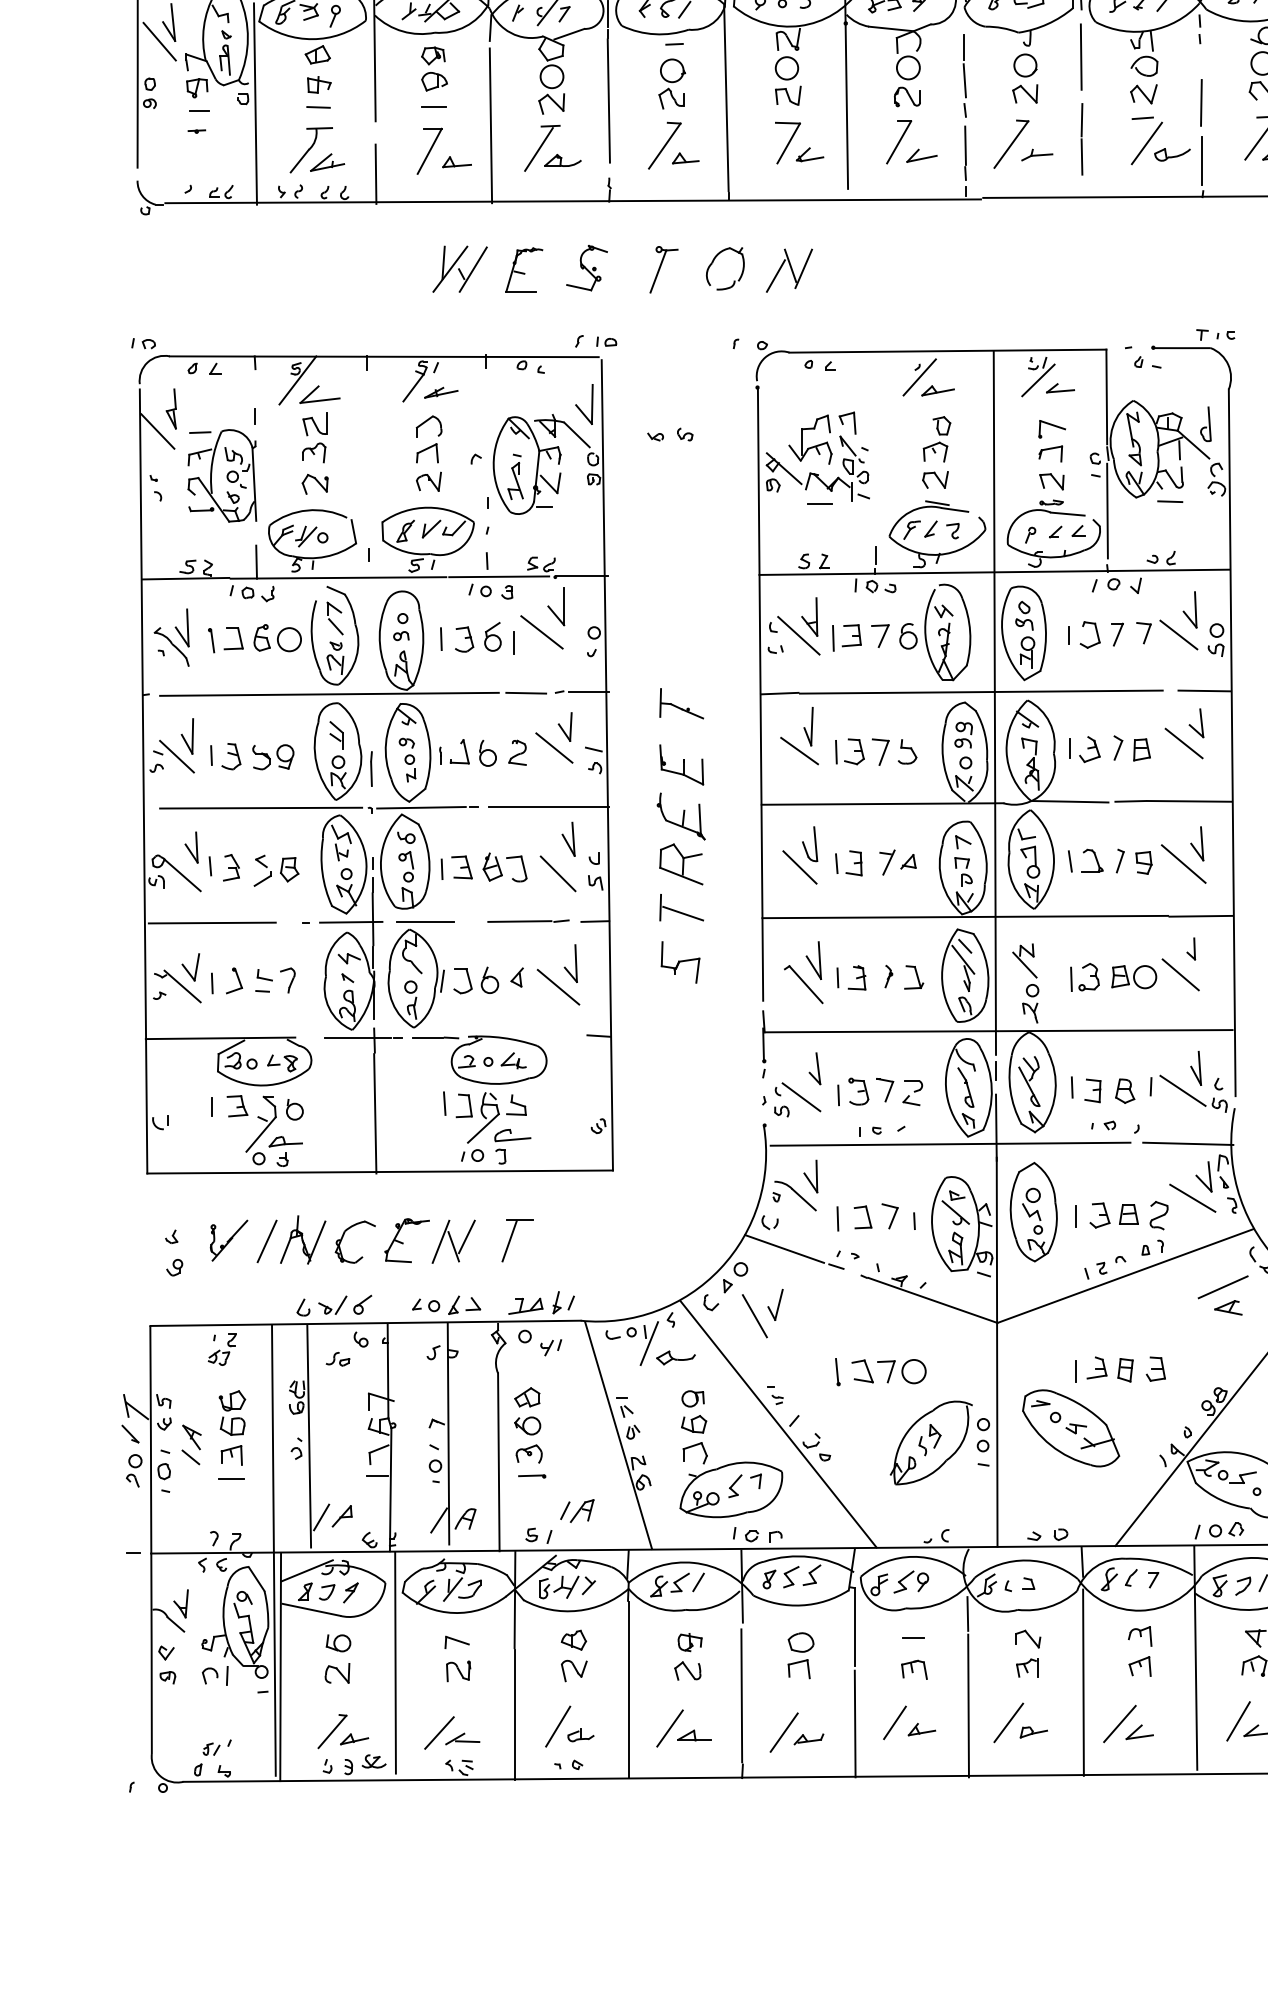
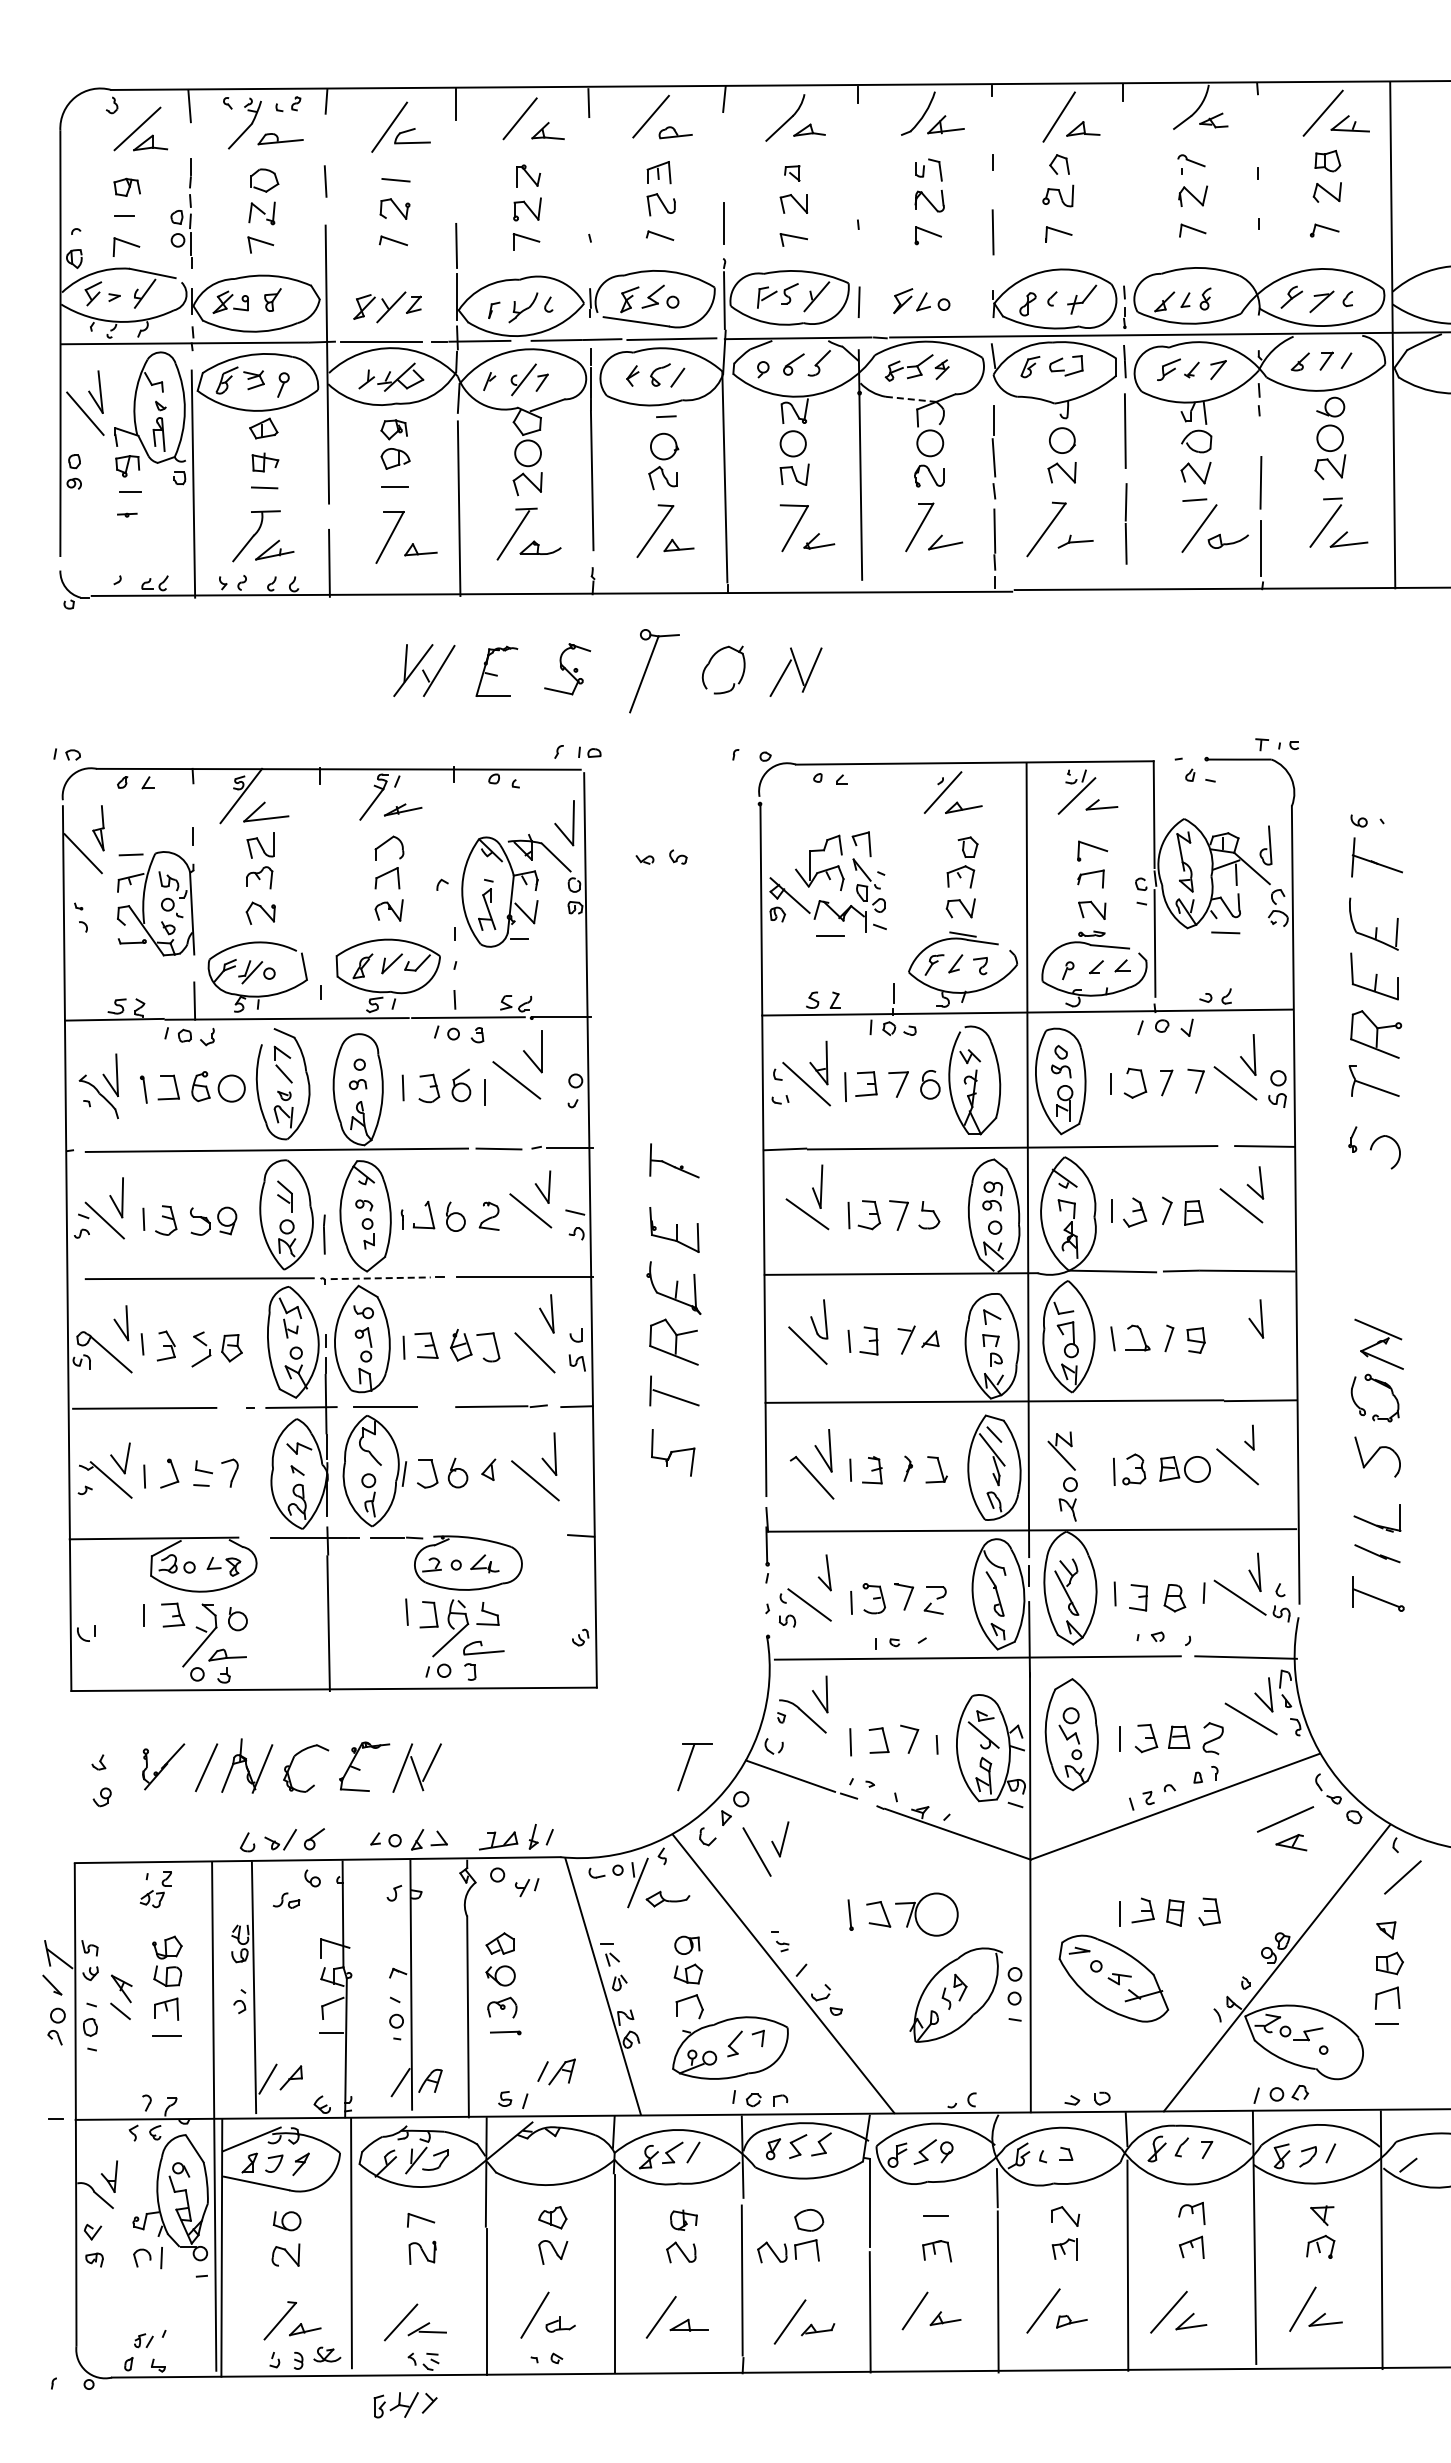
line: (891, 29) -> (911, 399), solid -> dashed
part: (664, 269) -> (654, 670), size x1.6
line: (422, 807) -> (381, 1278), solid -> dashed
line: (1183, 863) -> (1240, 1341), removed
part: (511, 1238) -> (688, 1764), moved
circle: (913, 1371) -> (936, 1914), size x1.6
part: (567, 1587) -> (405, 2405), moved
part: (768, 1671) -> (772, 2252), added

